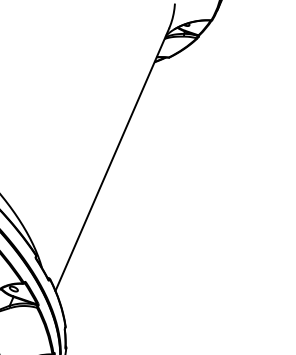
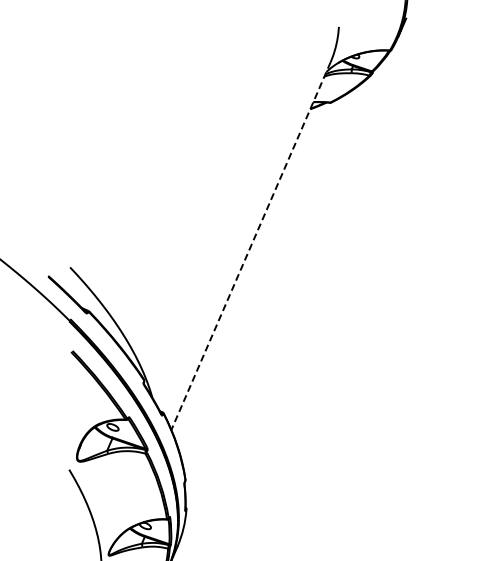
line: (111, 160) -> (250, 246), solid -> dashed

